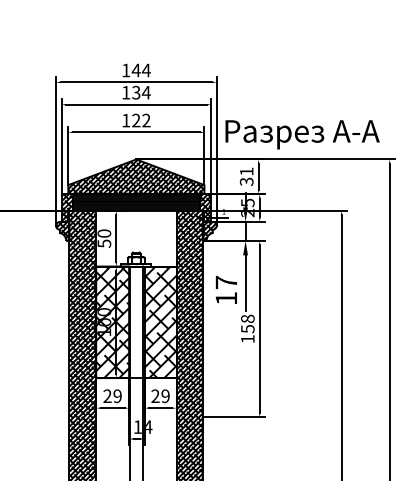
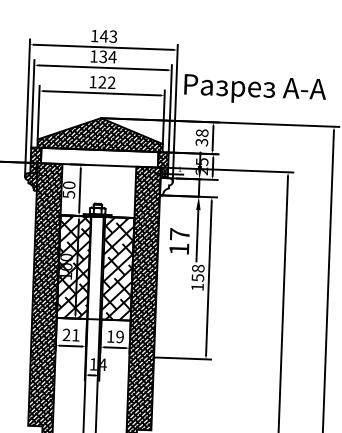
text: (145, 70) -> (112, 36), 144 -> 143
text: (302, 134) -> (255, 89), moved
text: (246, 171) -> (202, 132), 31 -> 38
hatch: (135, 202) -> (98, 157), removed
hatch: (209, 230) -> (166, 185), removed
text: (155, 395) -> (110, 335), 29 -> 19
text: (117, 396) -> (75, 335), 29 -> 21

